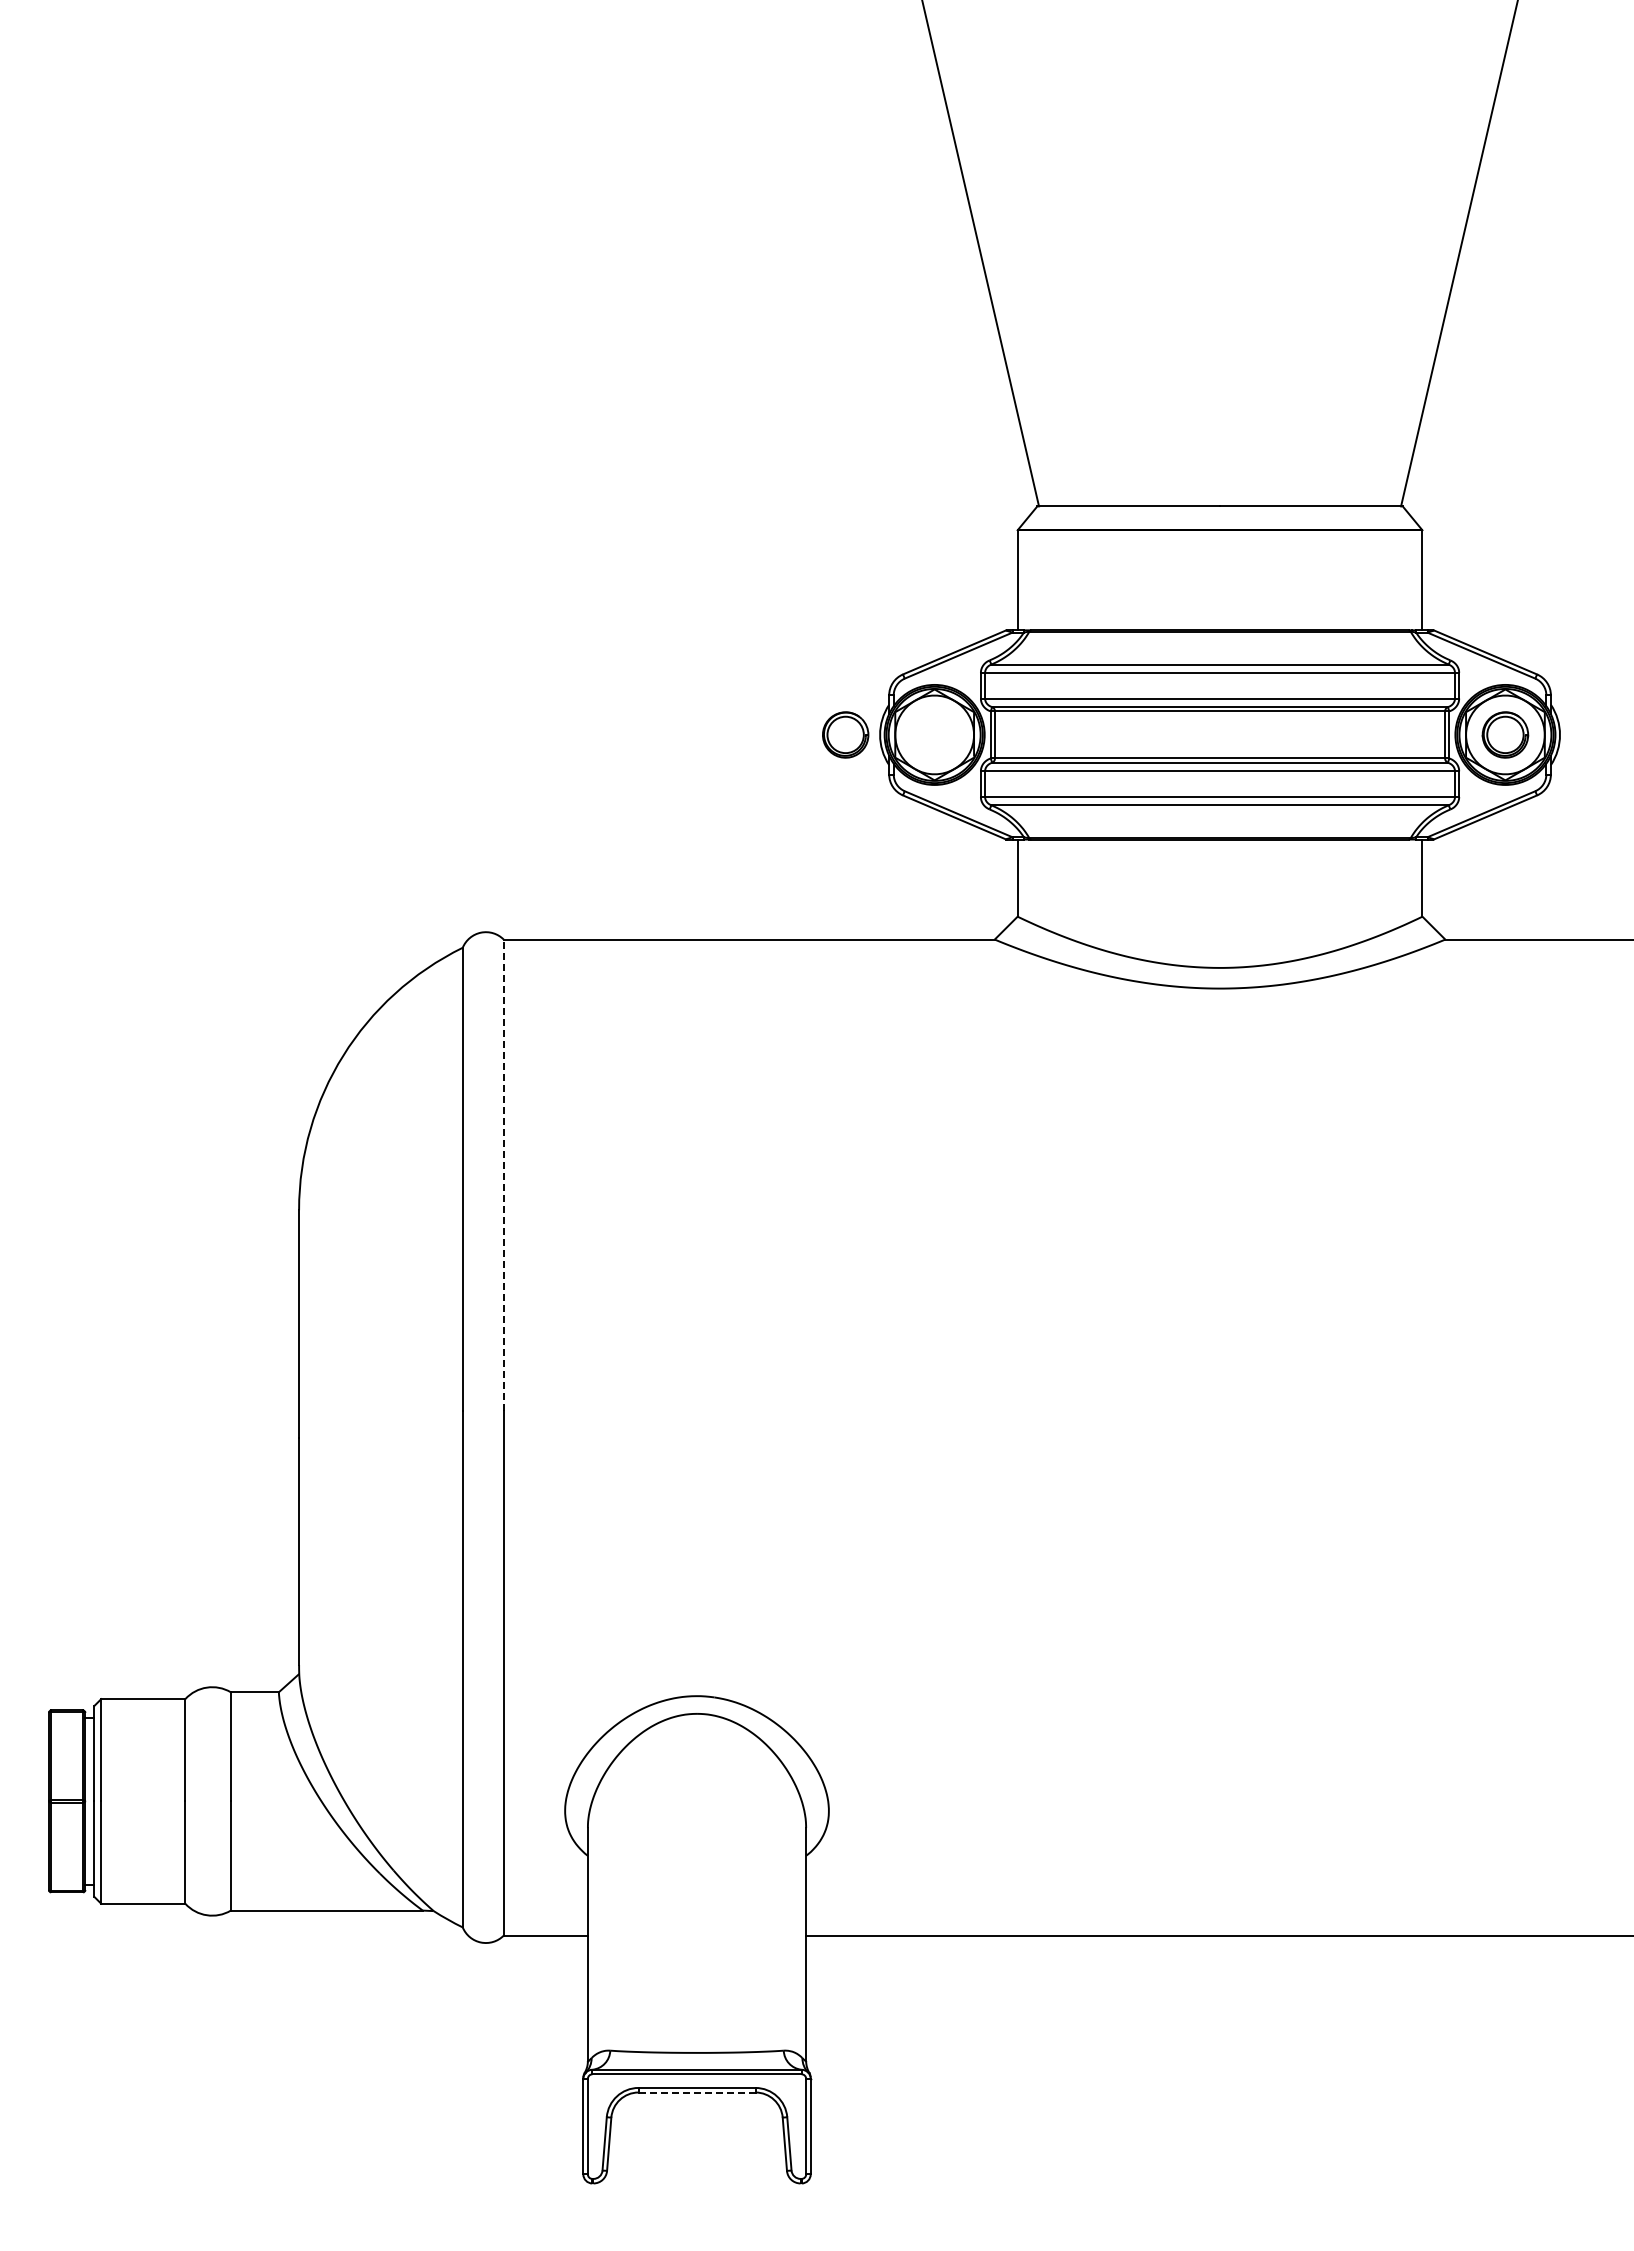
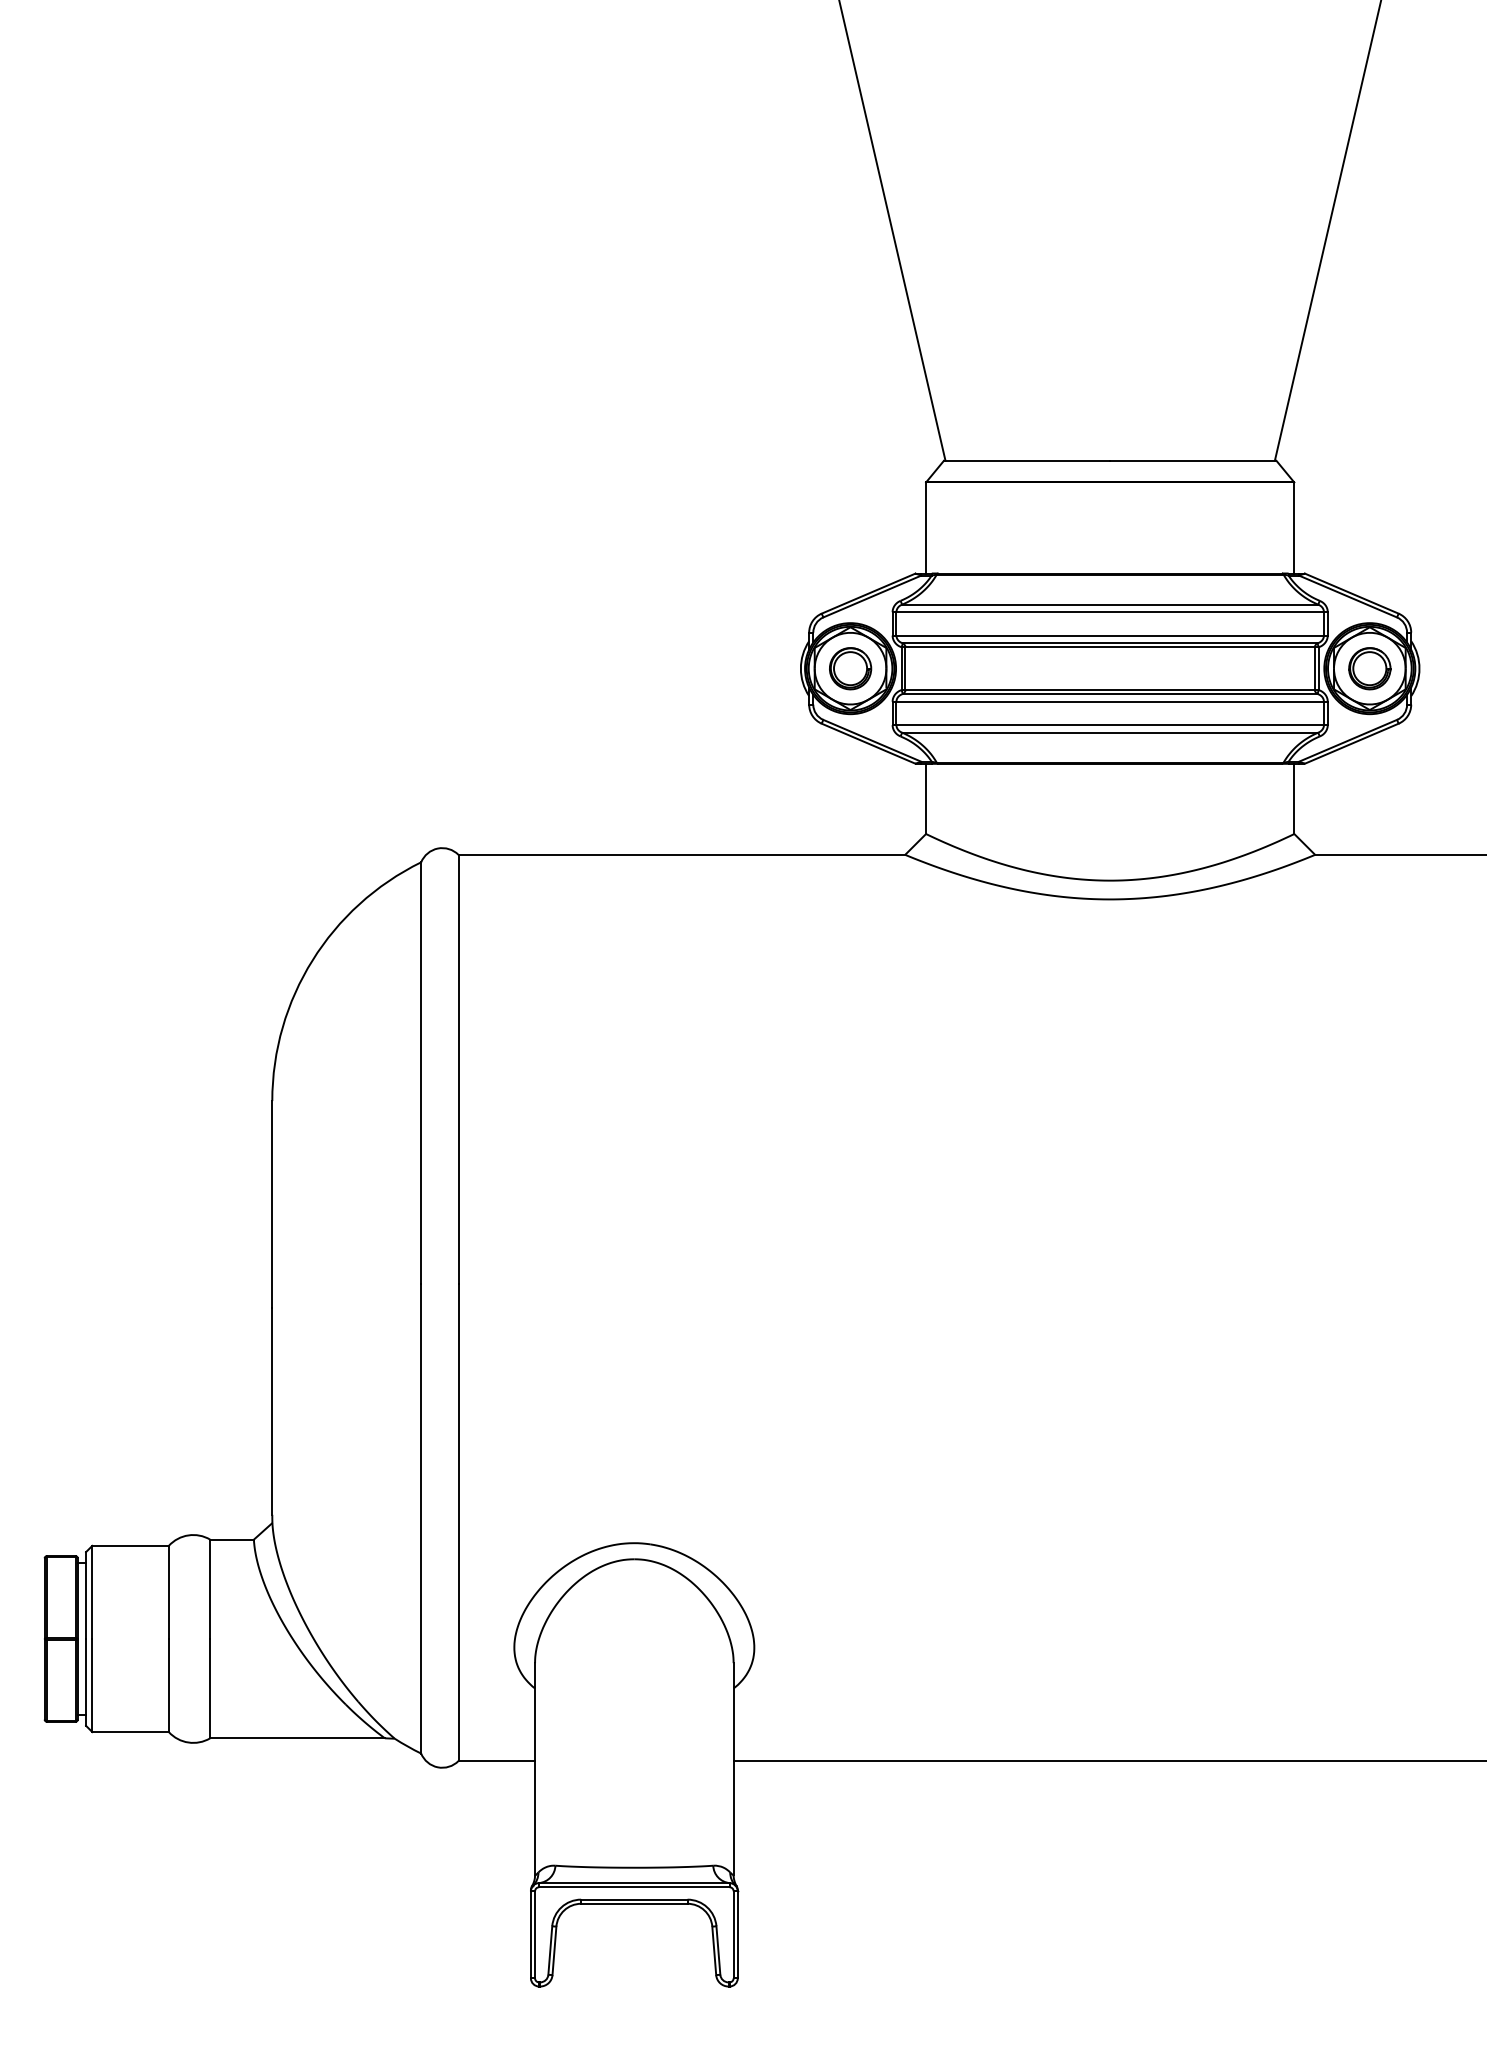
part: (845, 734) -> (850, 668), moved
line: (503, 1175) -> (458, 1069), dashed -> solid
line: (696, 2092) -> (633, 1903), dashed -> solid

